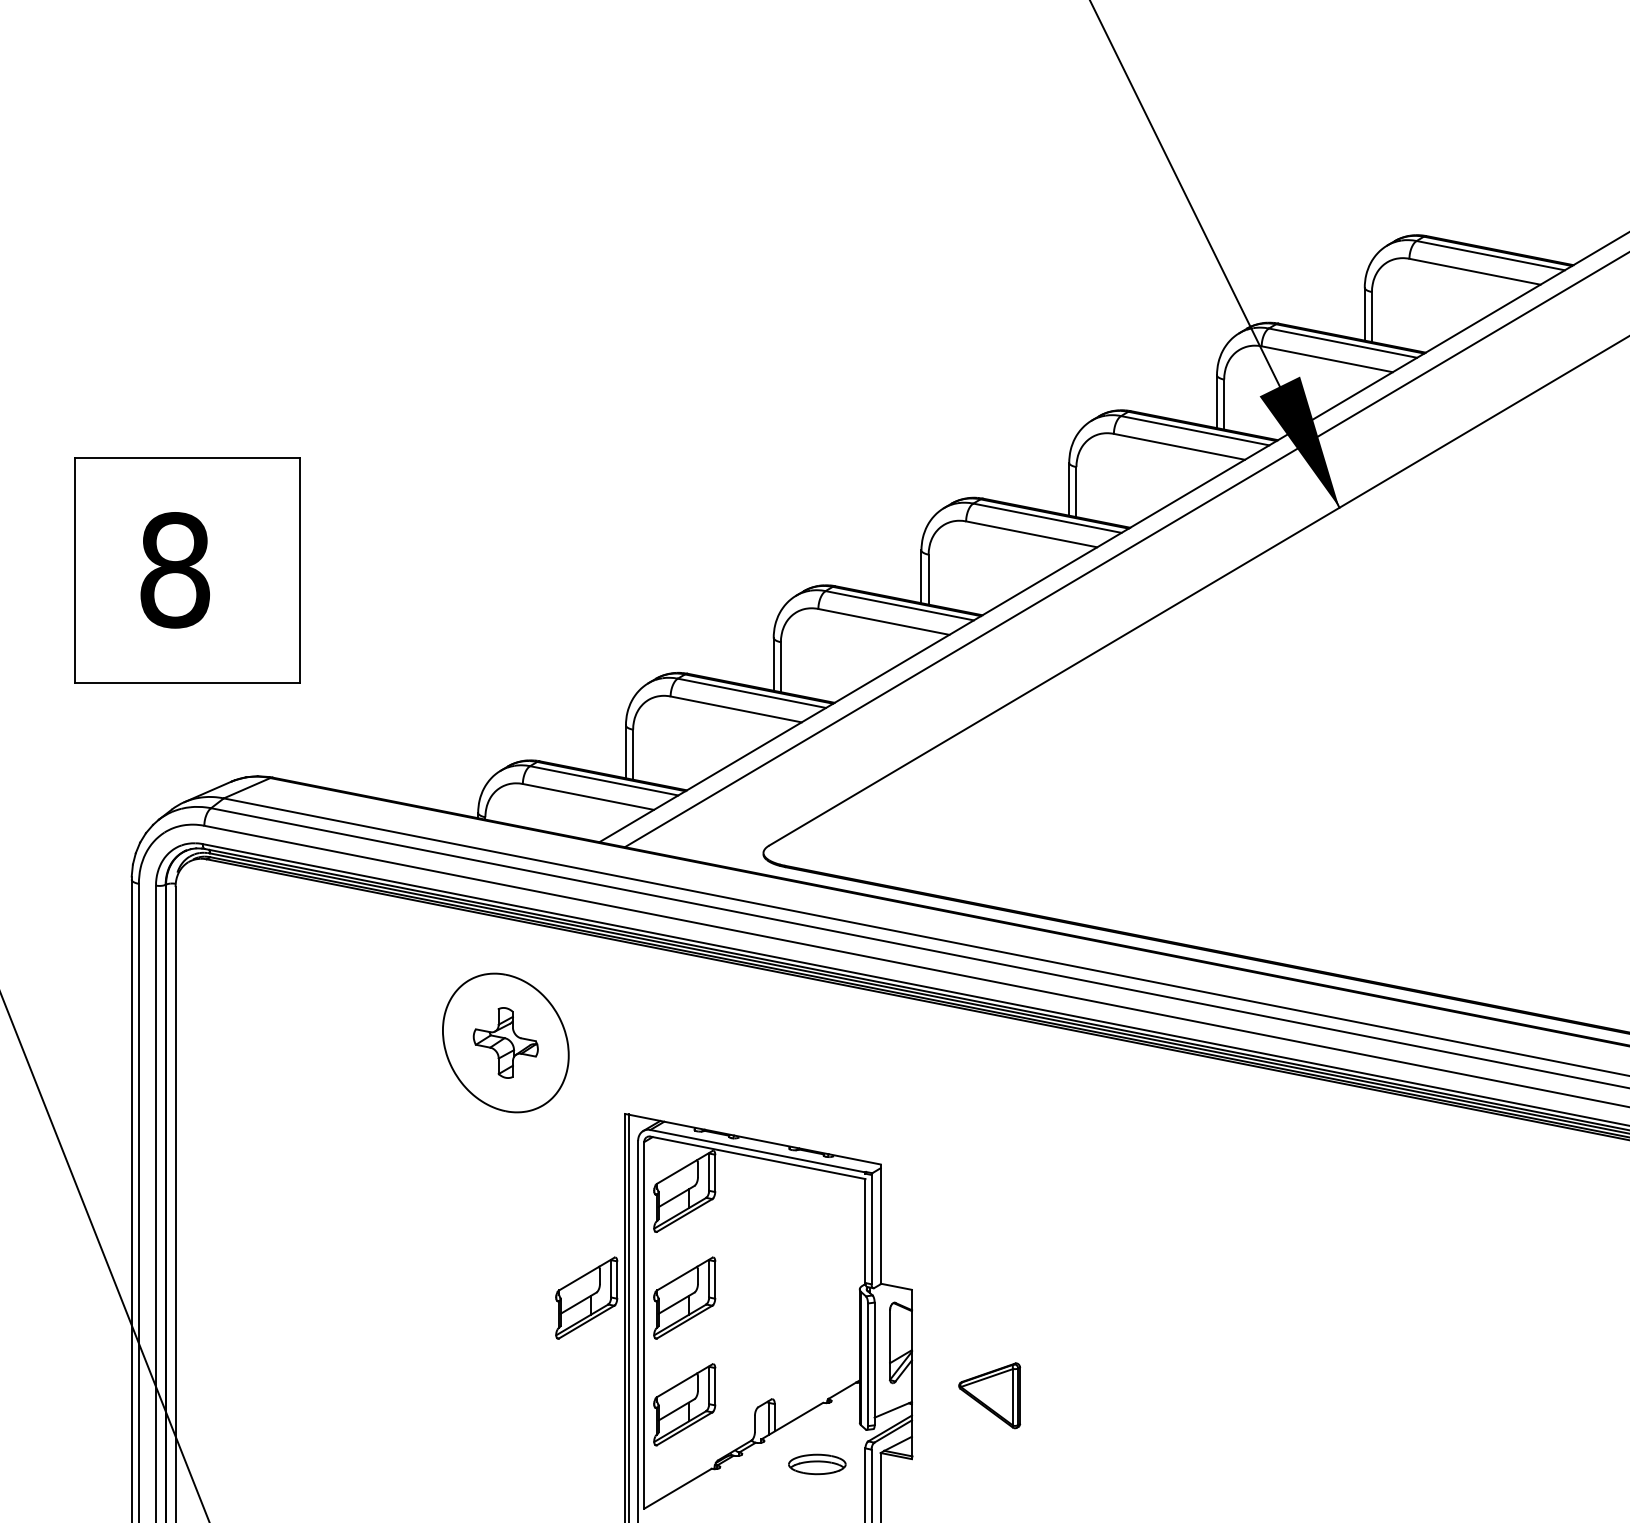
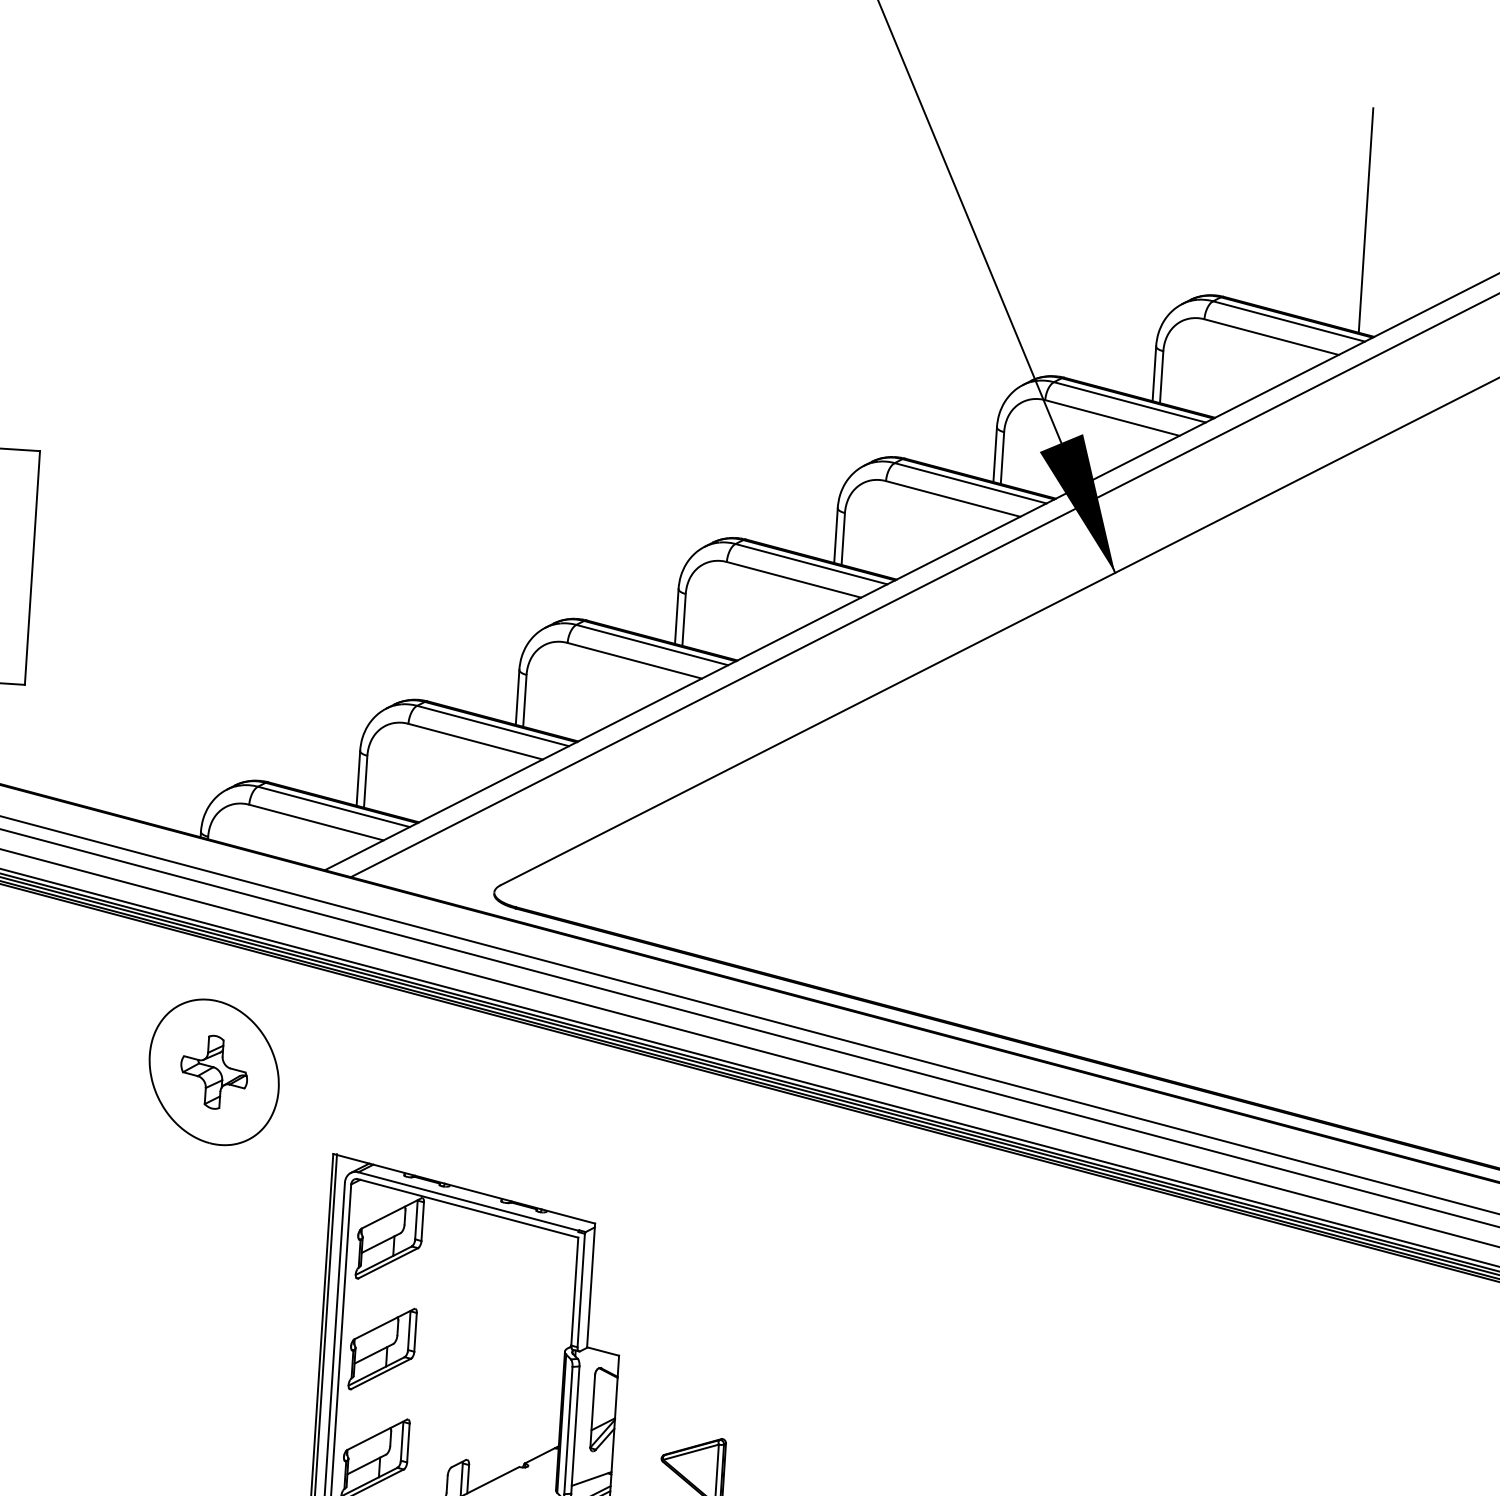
line: (1558, 153) -> (1366, 220), added
part: (586, 1297) -> (280, 1341), removed

